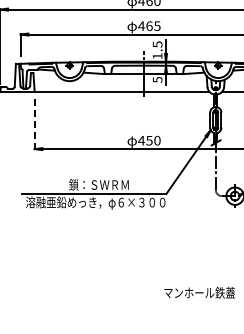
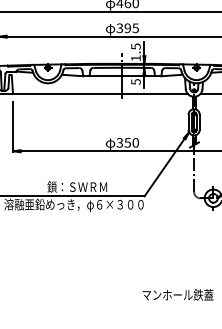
text: (145, 25) -> (123, 27), 465 -> 395
line: (34, 125) -> (12, 127), dashed -> solid
text: (141, 140) -> (119, 142), 450 -> 350

